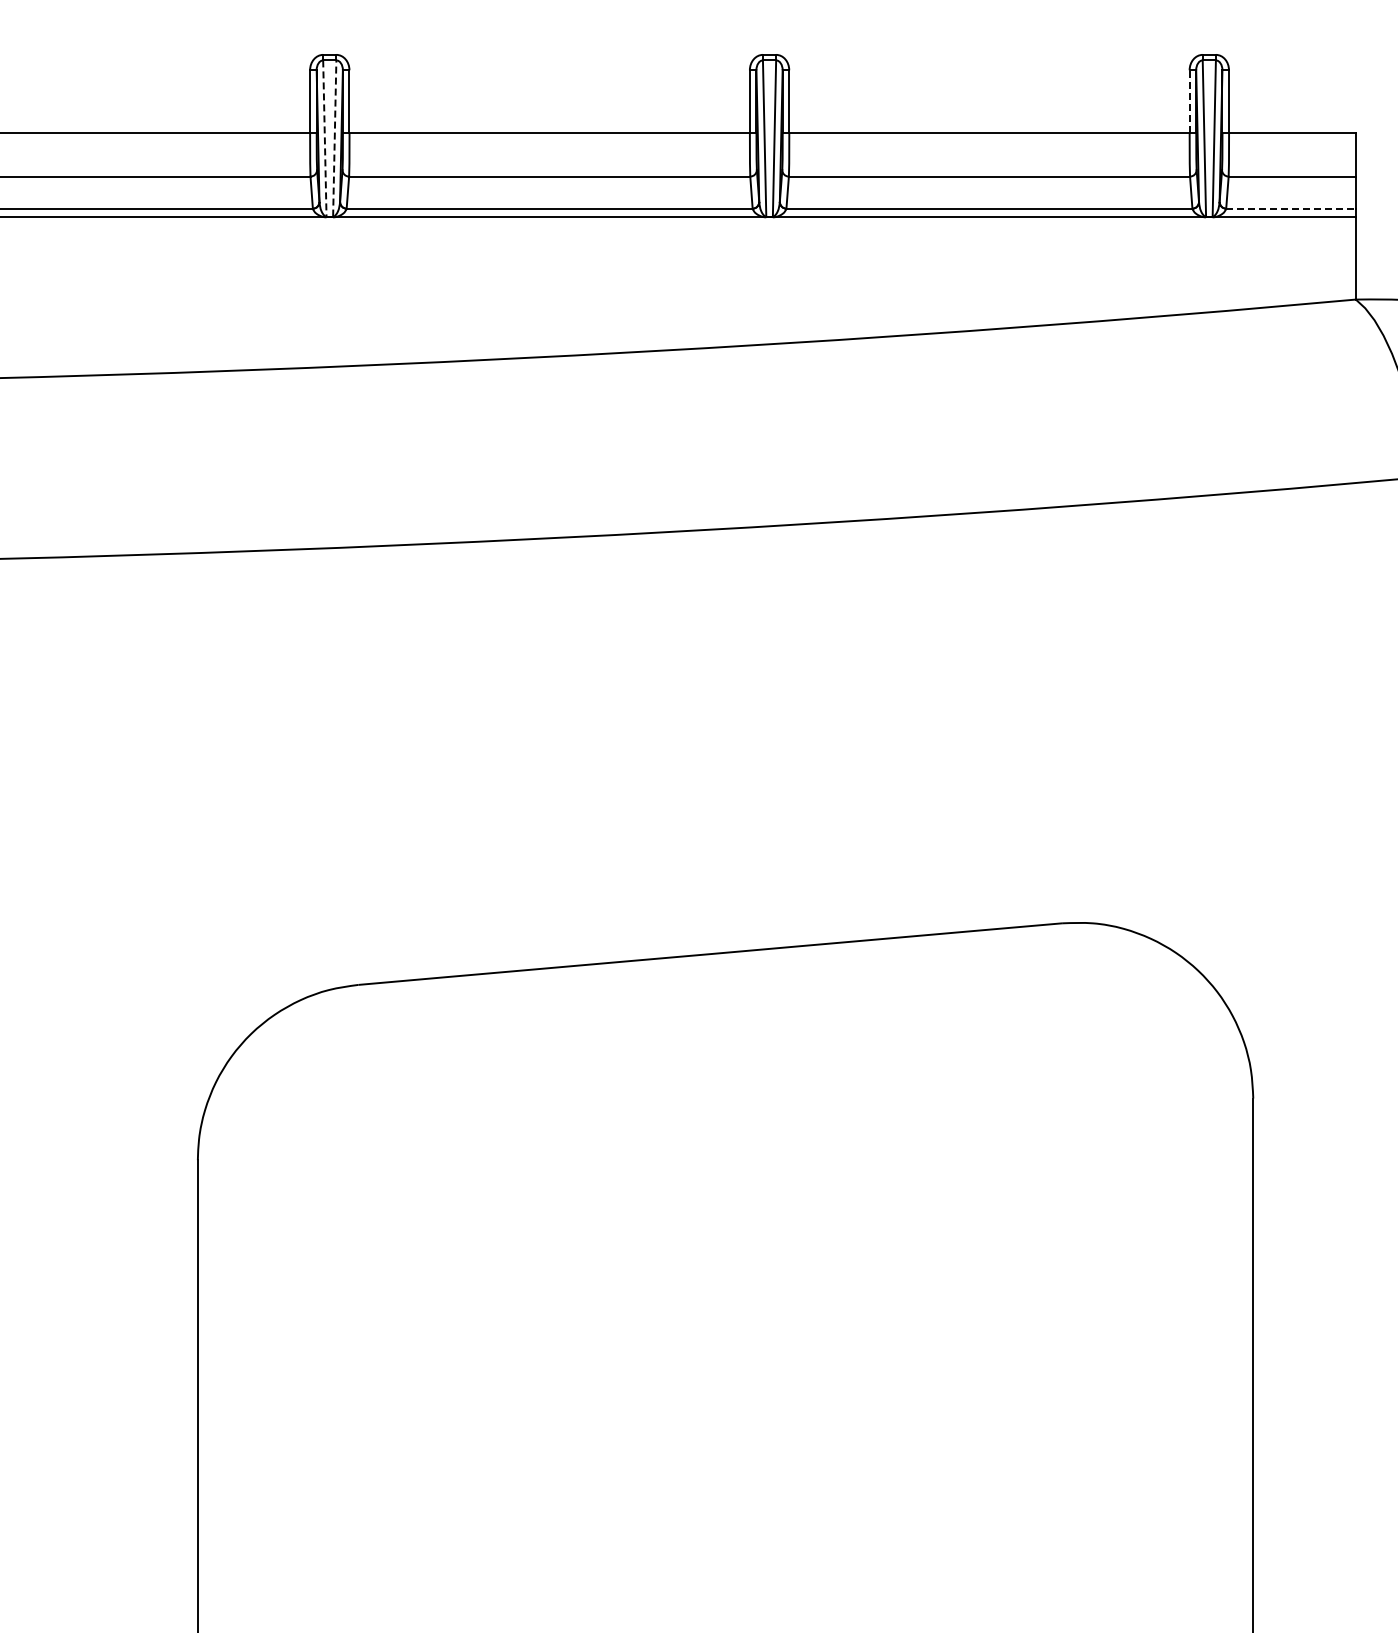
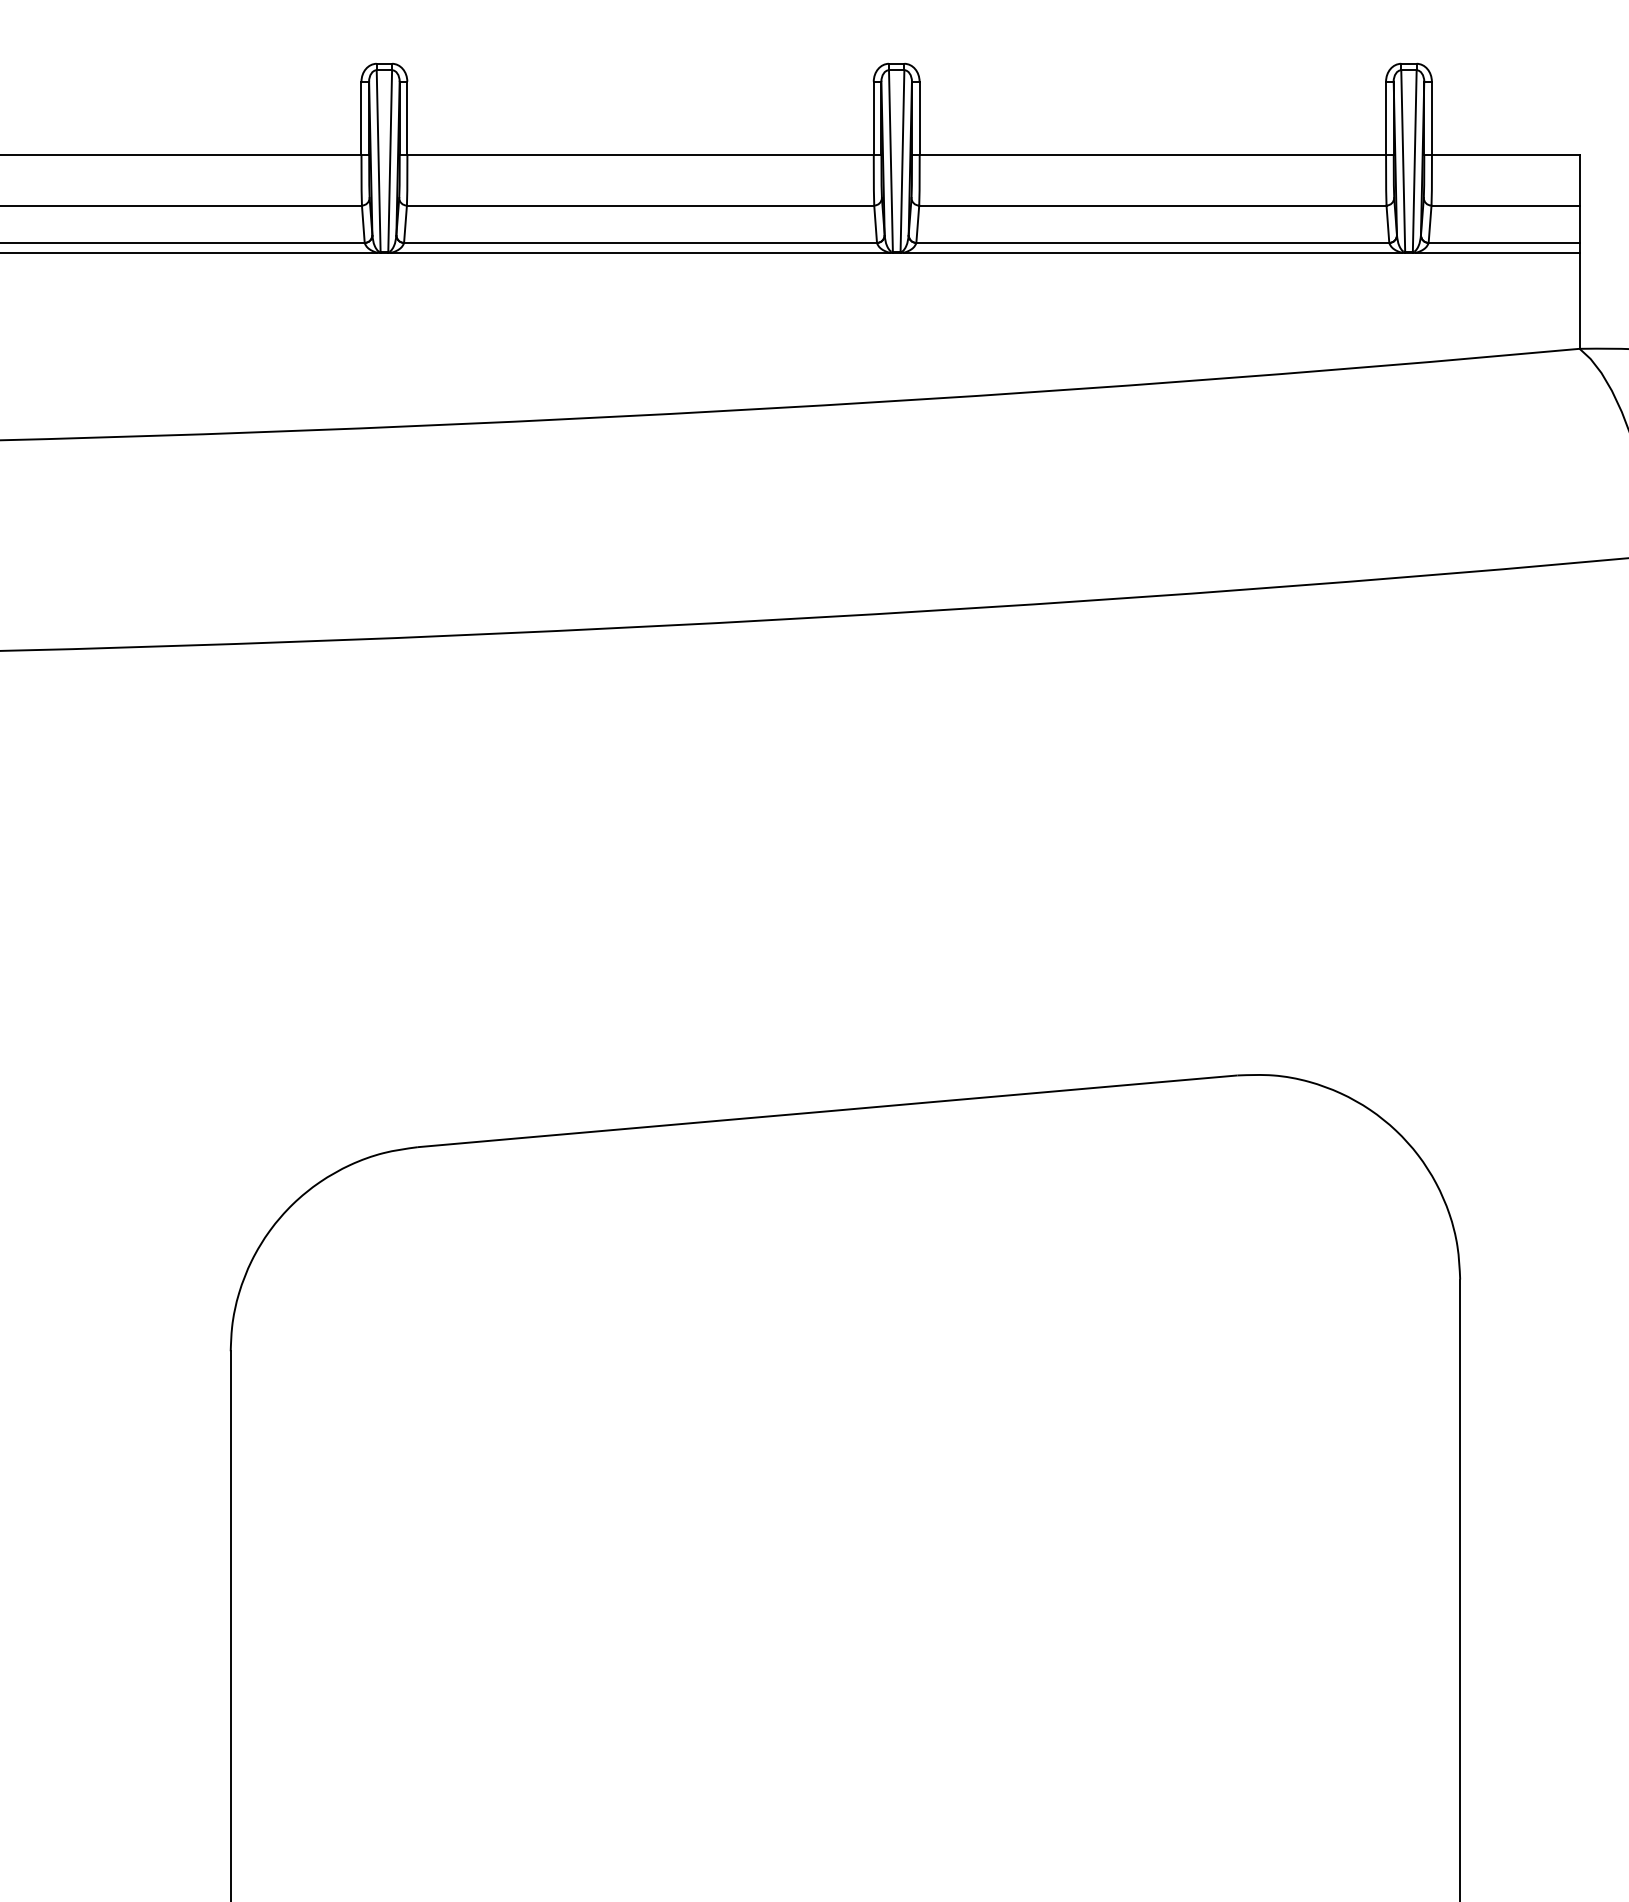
line: (1189, 101) -> (1385, 118), dashed -> solid
line: (334, 137) -> (389, 160), dashed -> solid
line: (324, 138) -> (378, 161), dashed -> solid
line: (1291, 208) -> (1504, 242), dashed -> solid

